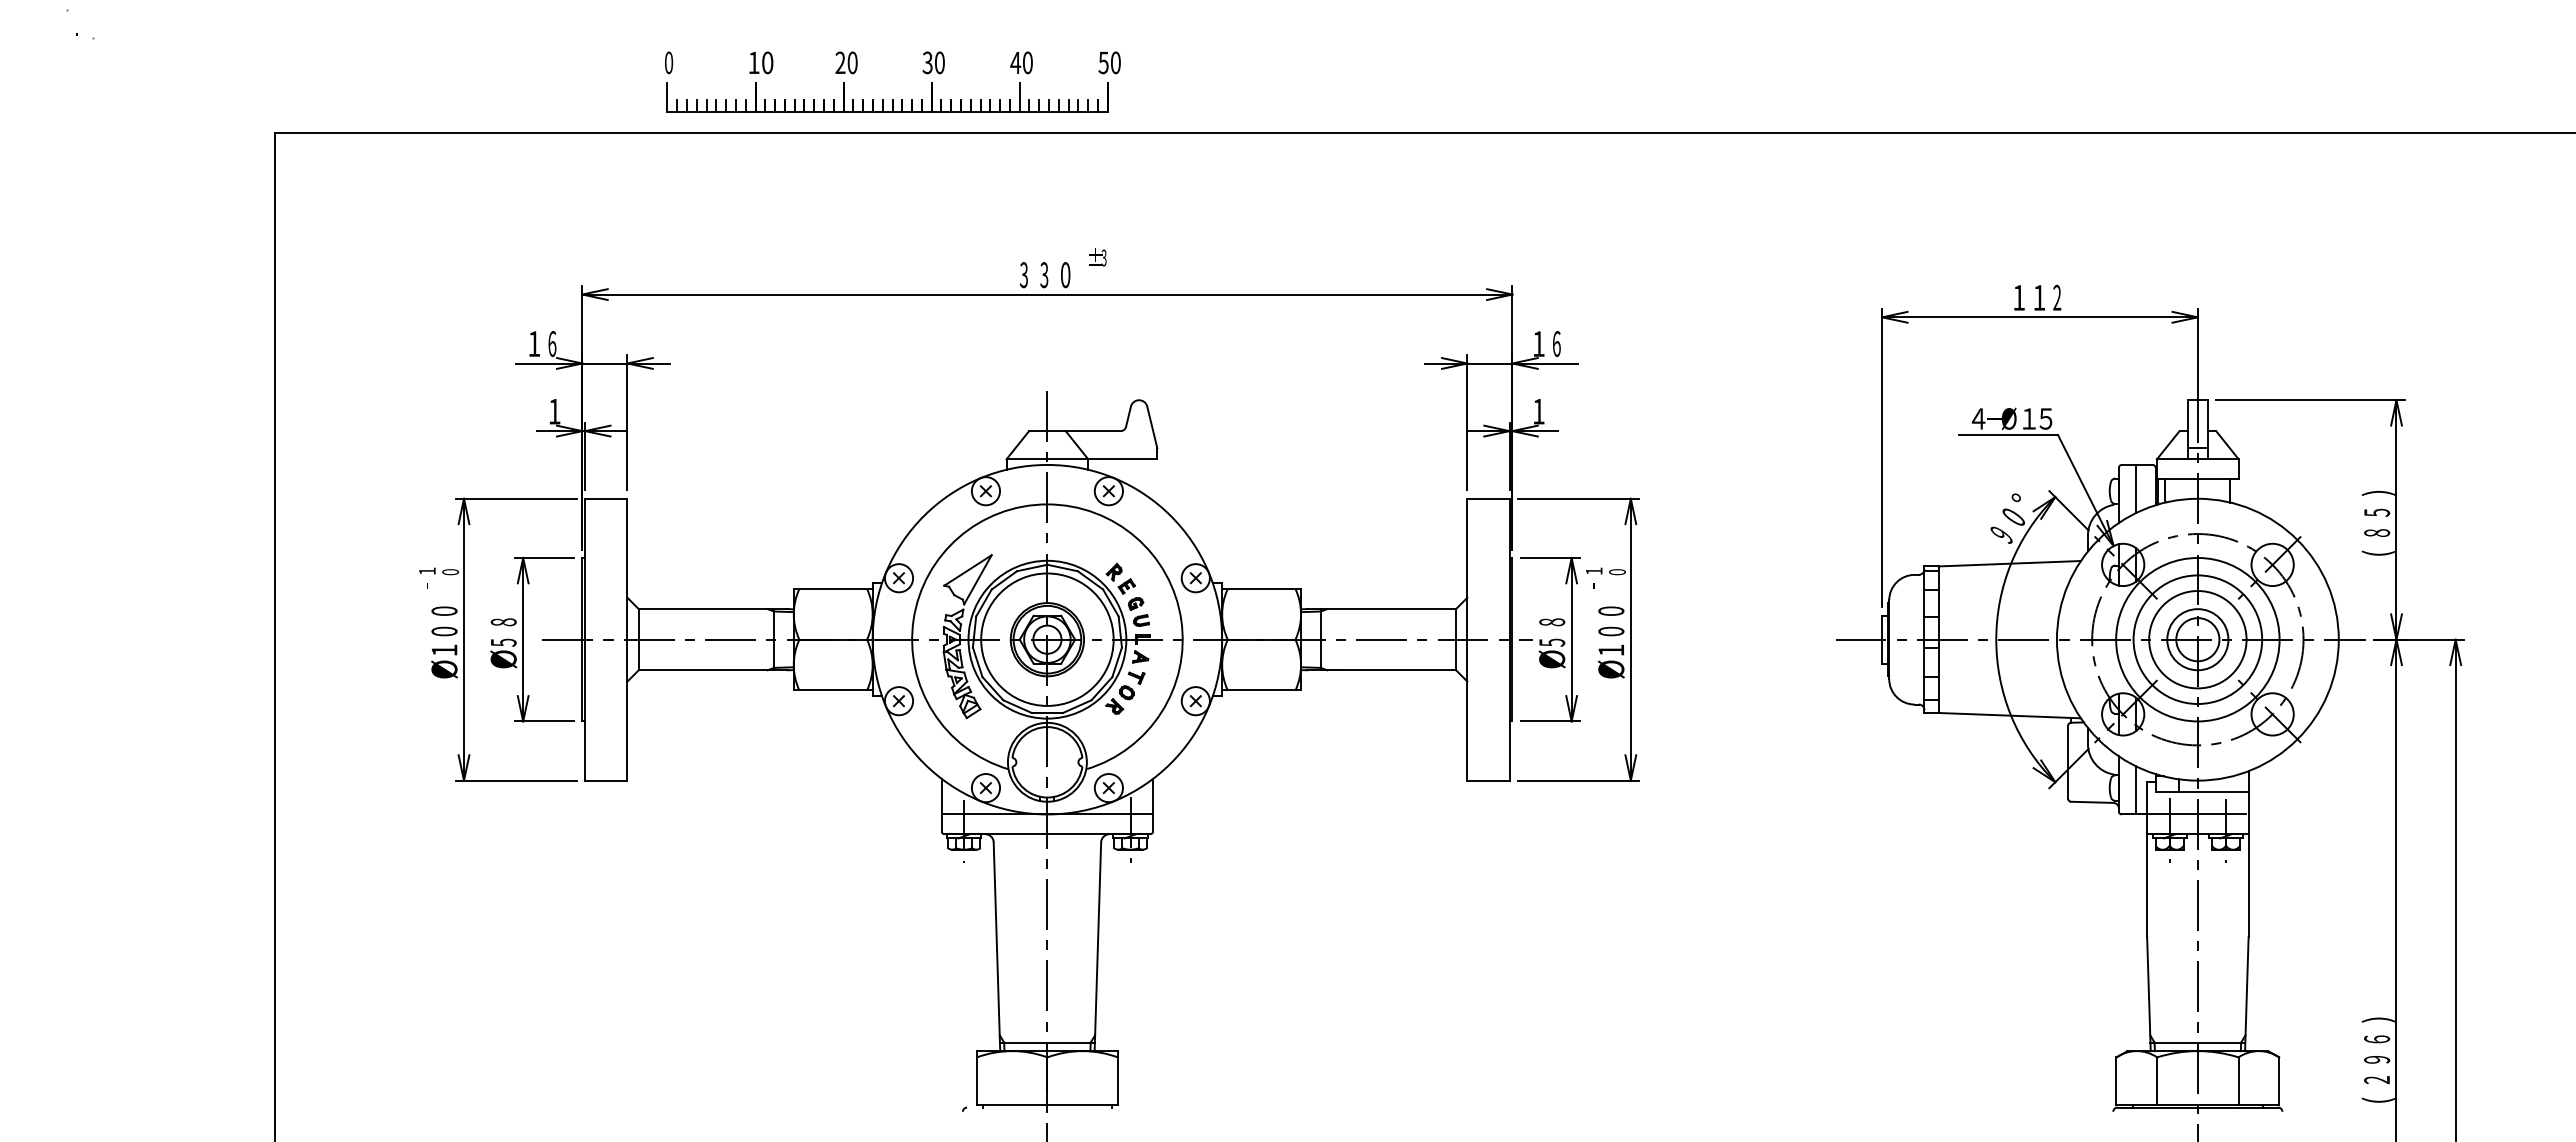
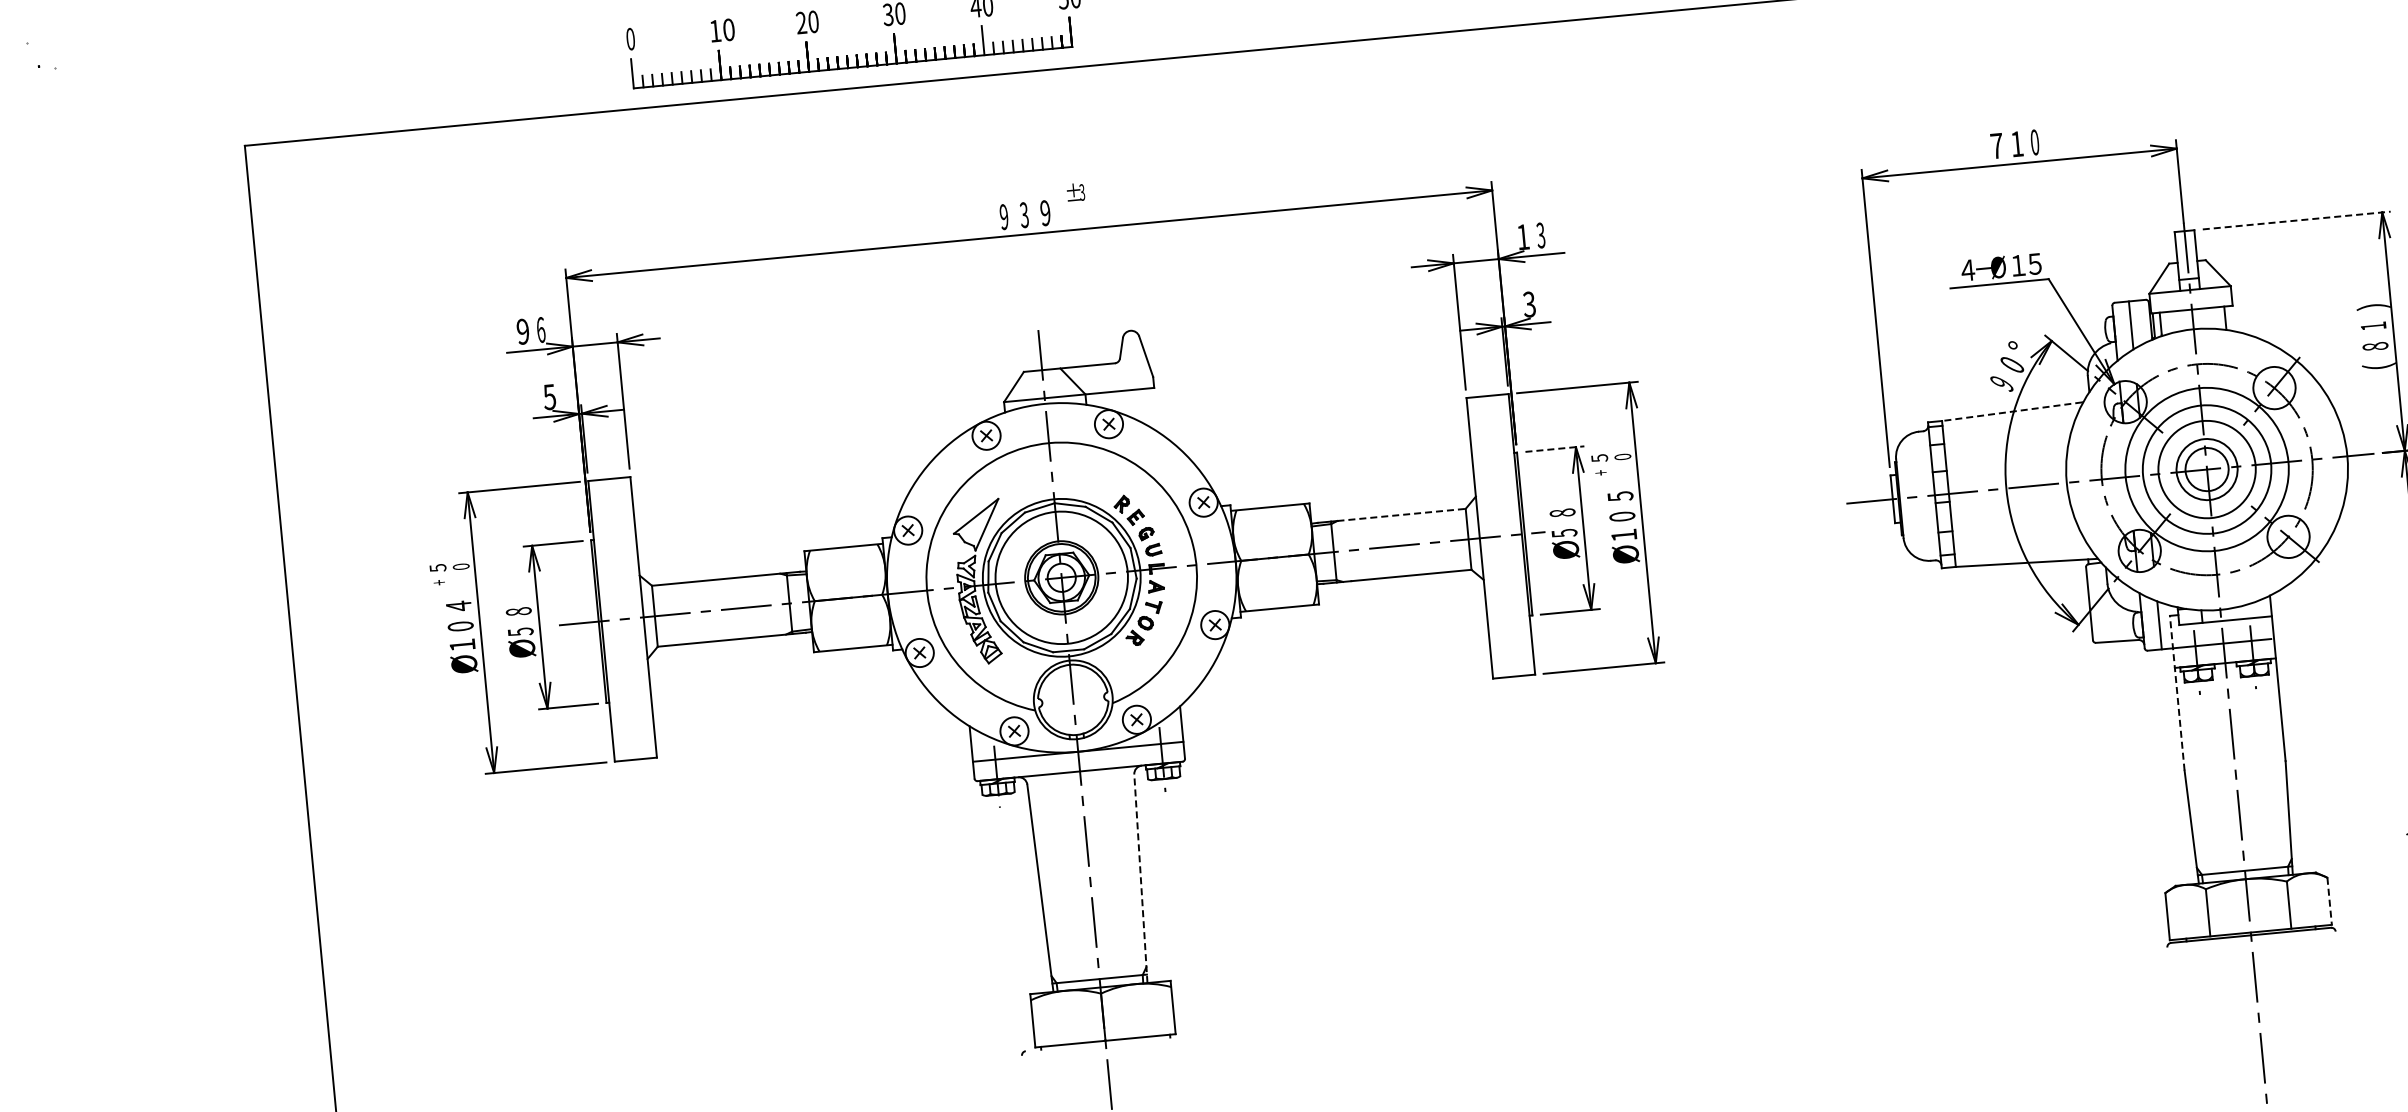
text: (1023, 275) -> (1003, 217), 3 -> 9
text: (1065, 275) -> (1045, 213), 0 -> 9
text: (2019, 297) -> (1997, 145), 1 -> 7
text: (2057, 297) -> (2035, 142), 2 -> 0
text: (534, 344) -> (523, 332), 1 -> 9
text: (1556, 344) -> (1540, 236), 6 -> 3
line: (2311, 400) -> (2297, 220), solid -> dashed
text: (554, 411) -> (549, 397), 1 -> 5
text: (1538, 411) -> (1529, 304), 1 -> 3
text: (2377, 512) -> (2373, 326), 5 -> 1
line: (1550, 557) -> (1554, 448), solid -> dashed
line: (2009, 563) -> (2012, 411), solid -> dashed
text: (427, 571) -> (438, 568), 1 -> 5
text: (1594, 571) -> (1599, 458), 1 -> 5
line: (1392, 609) -> (1402, 515), solid -> dashed
text: (444, 611) -> (458, 606), 0 -> 4
text: (1611, 611) -> (1620, 496), 0 -> 5
line: (2147, 859) -> (2177, 693), solid -> dashed
line: (1097, 946) -> (1140, 878), solid -> dashed
line: (2279, 1081) -> (2329, 901), solid -> dashed

